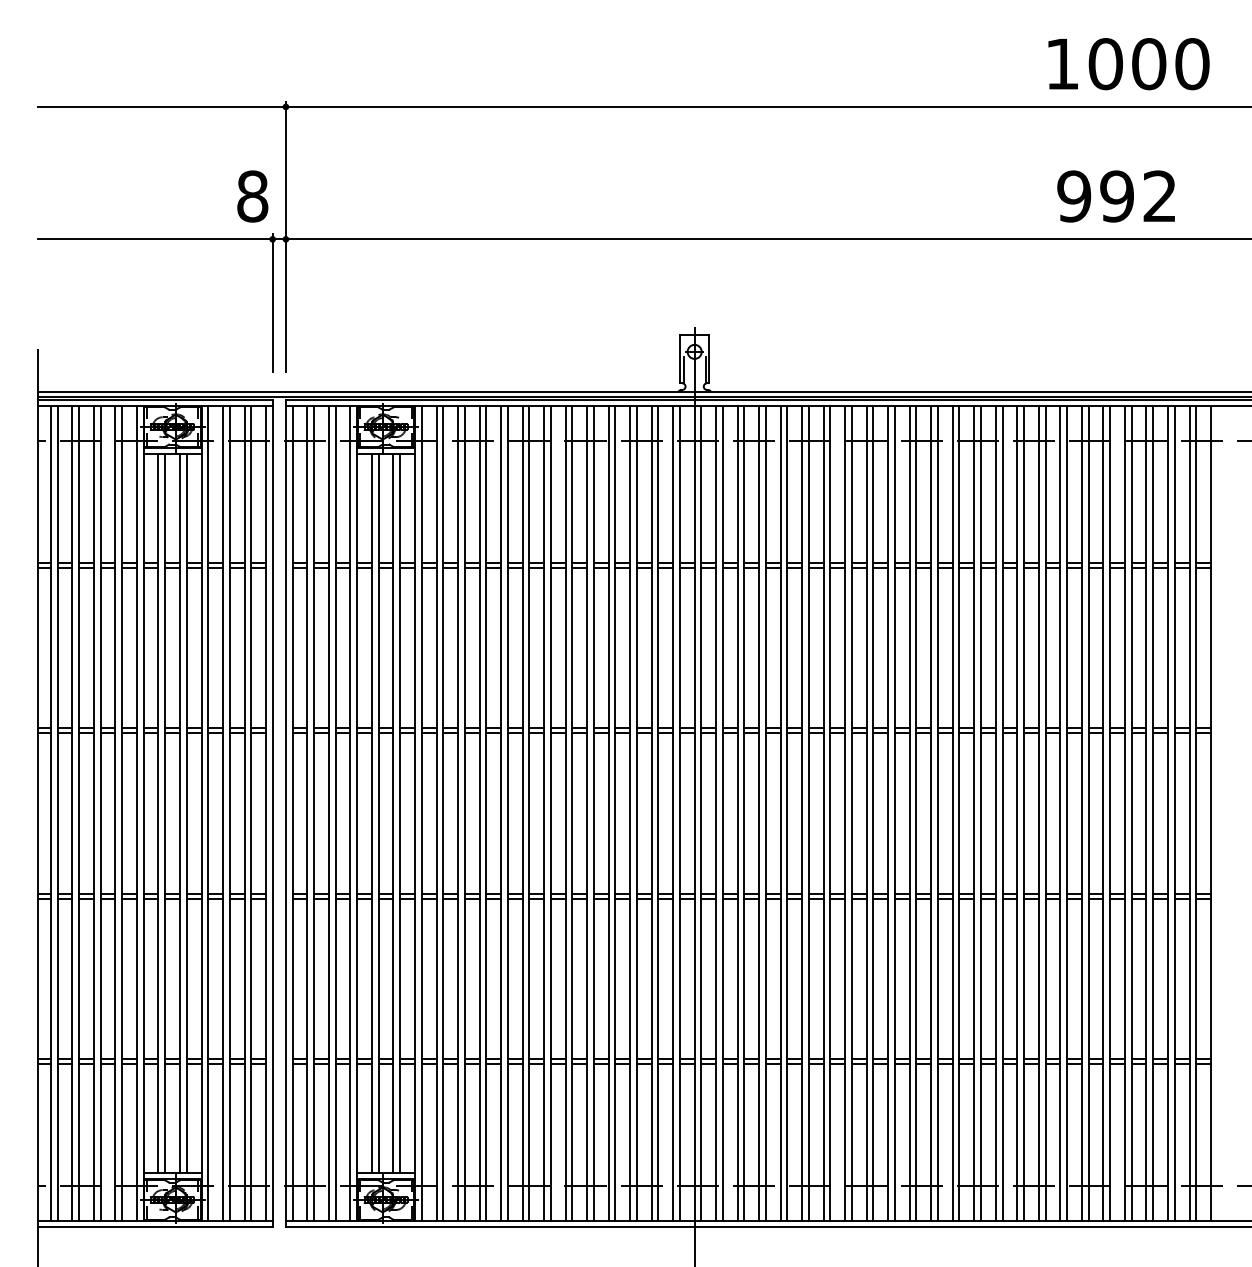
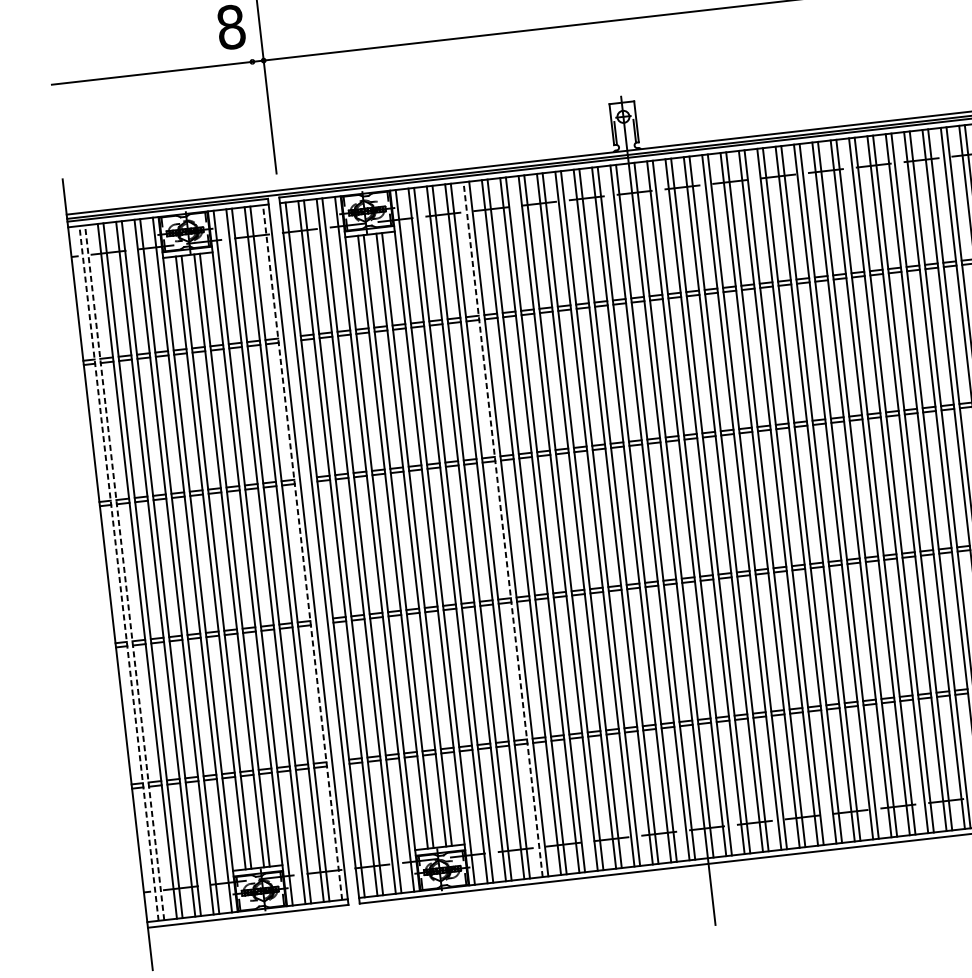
line: (272, 302) -> (258, 115), removed
line: (50, 813) -> (118, 573), solid -> dashed
line: (57, 813) -> (124, 572), solid -> dashed
line: (266, 813) -> (302, 552), solid -> dashed
line: (501, 813) -> (503, 529), solid -> dashed

